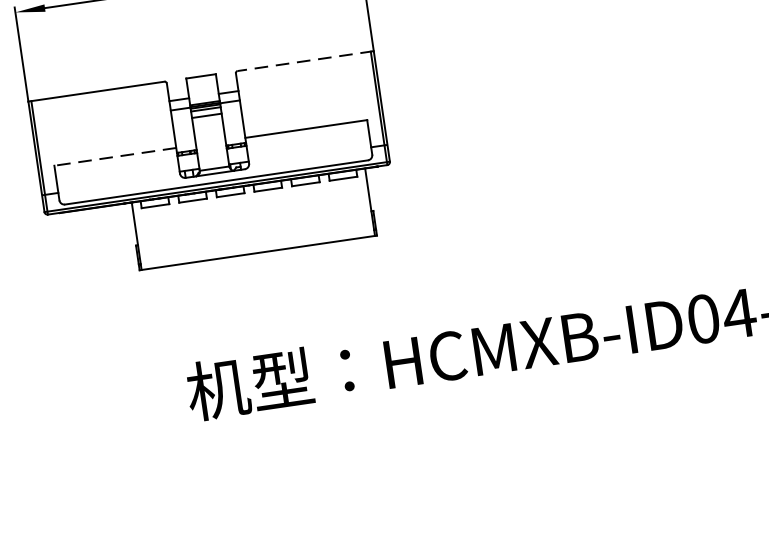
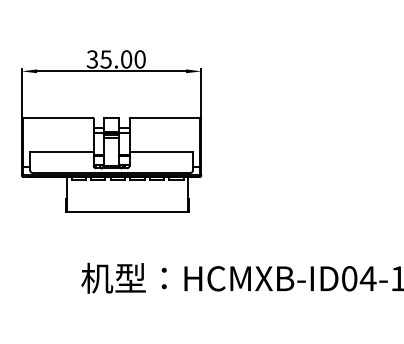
line: (304, 60) -> (165, 117), dashed -> solid
line: (114, 157) -> (61, 152), dashed -> solid

